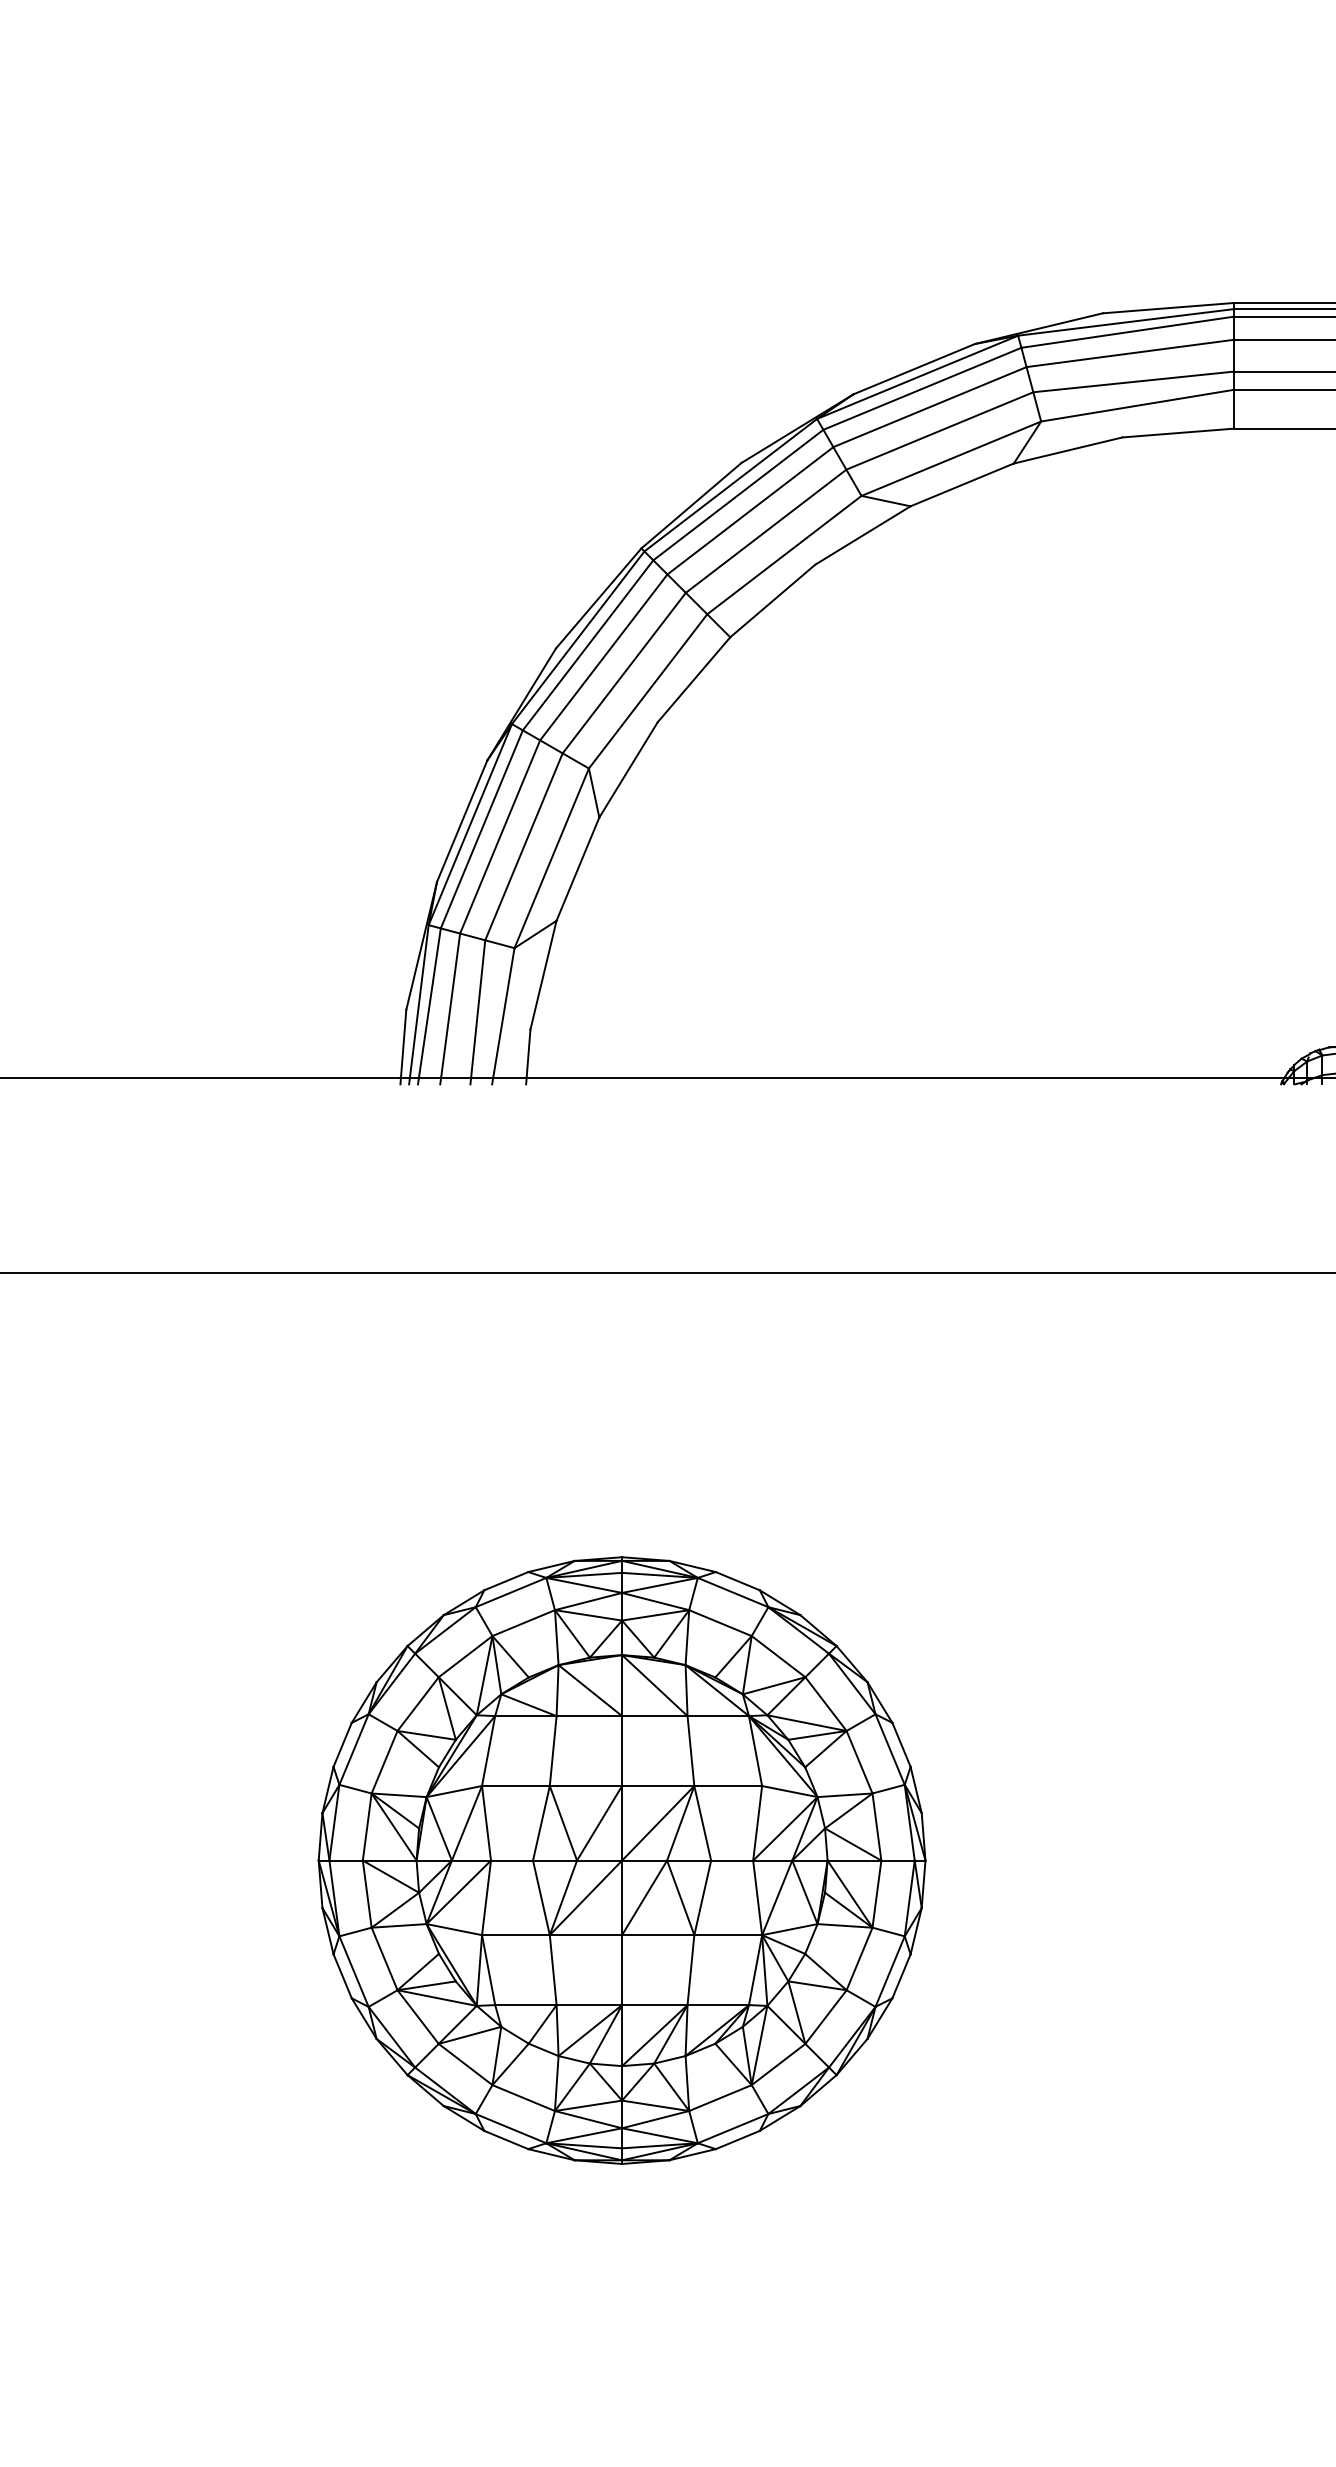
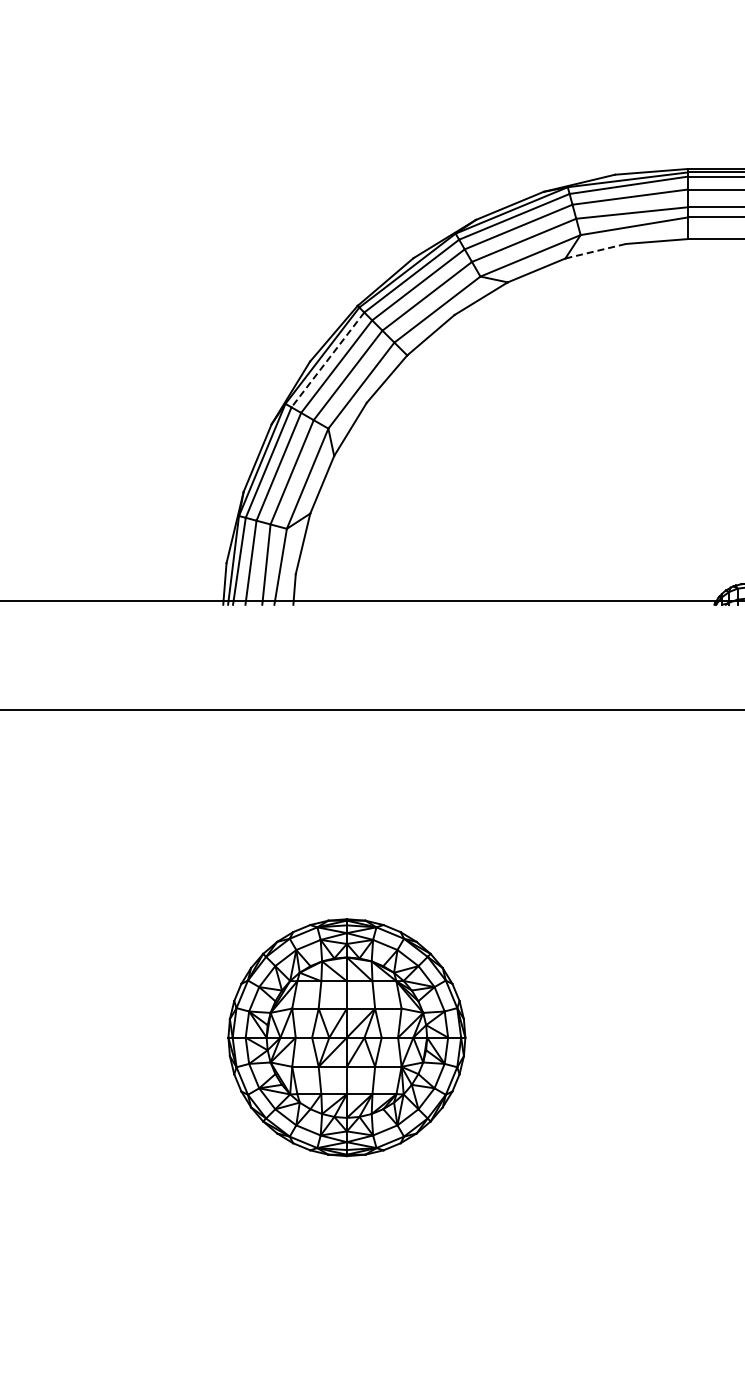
line: (1069, 450) -> (596, 251), solid -> dashed
line: (587, 644) -> (327, 359), solid -> dashed
part: (621, 1860) -> (346, 1037), size x0.7

